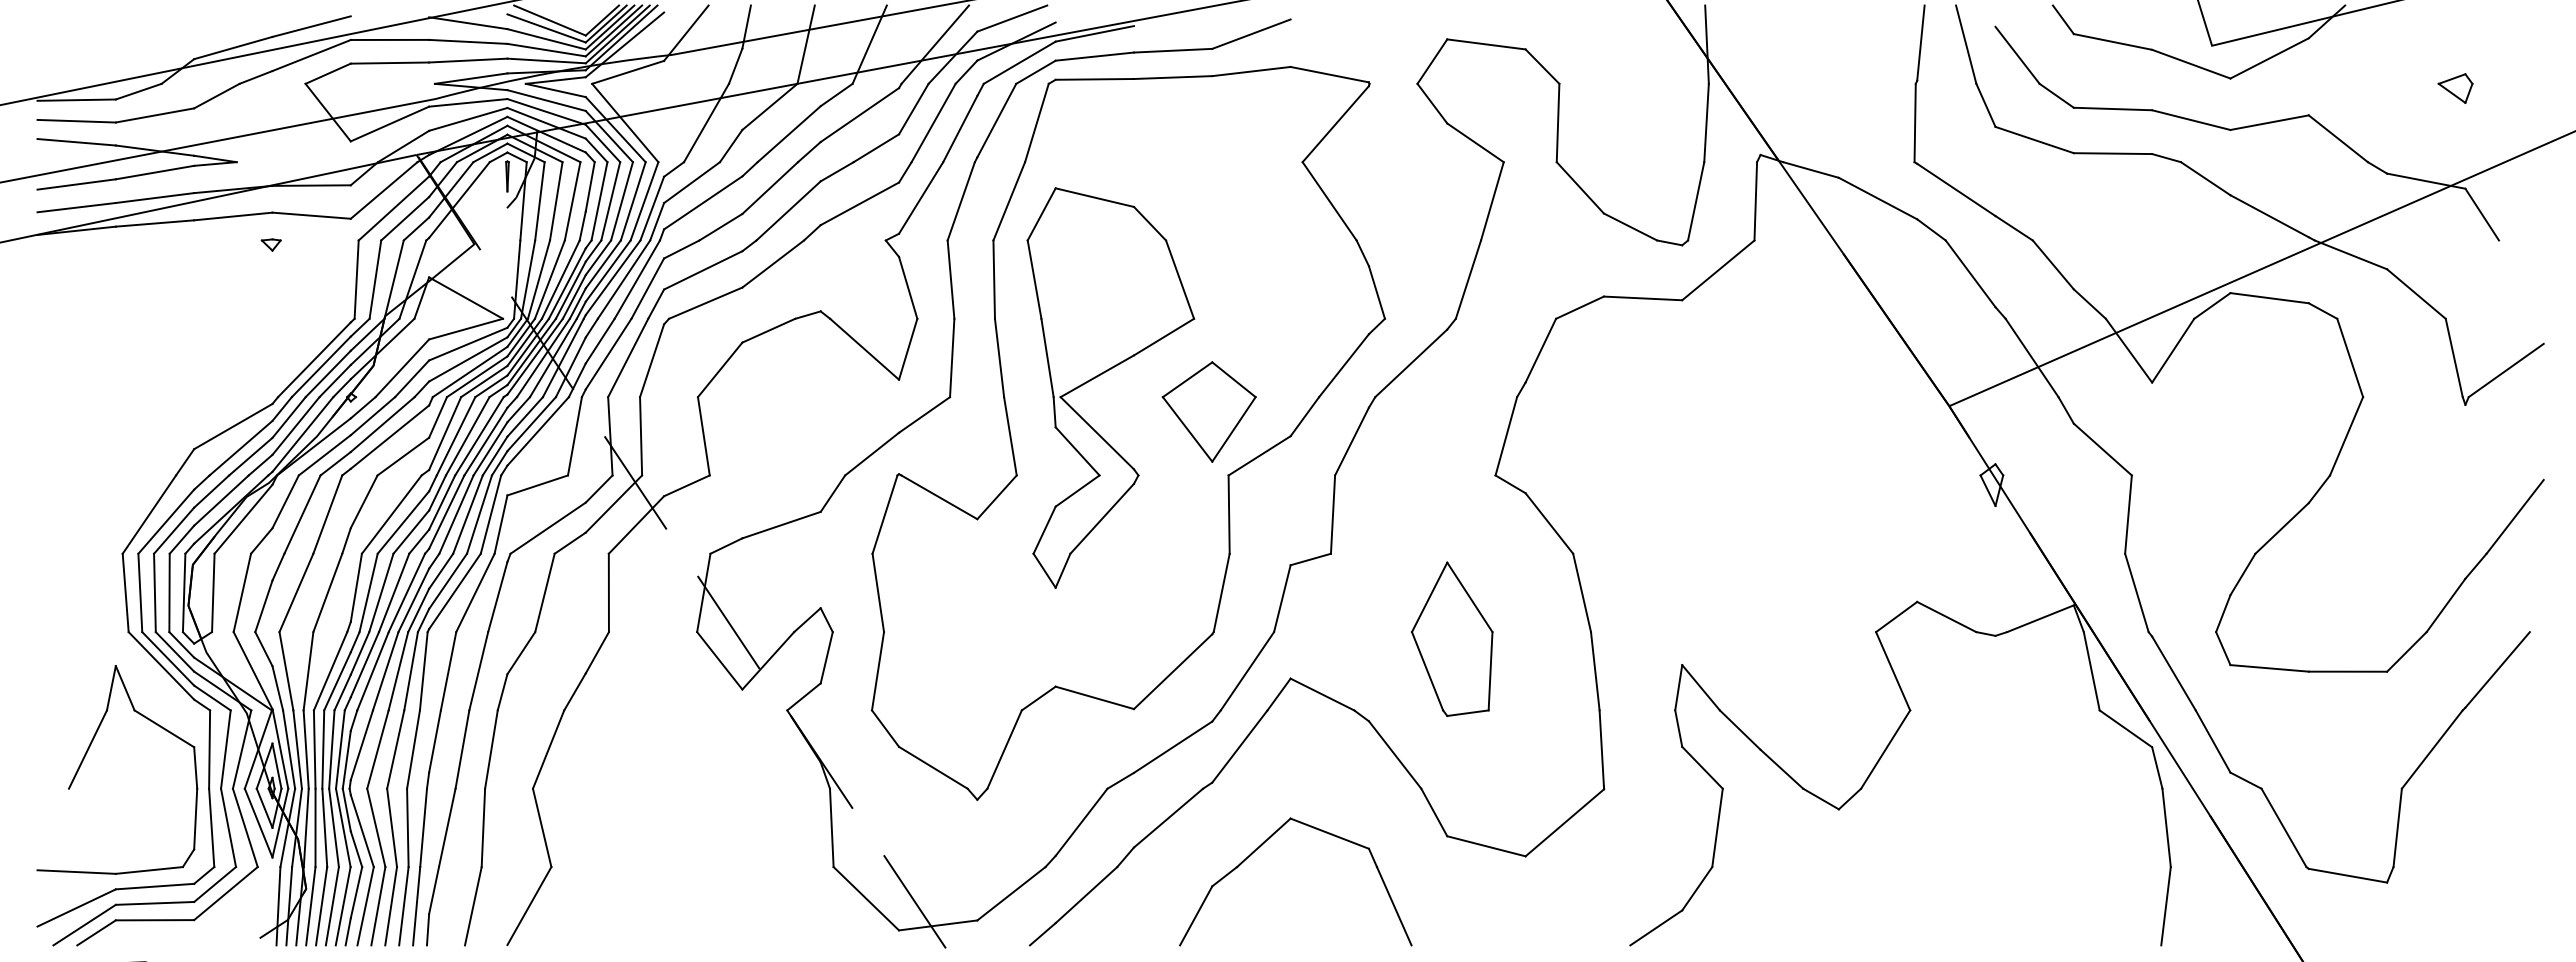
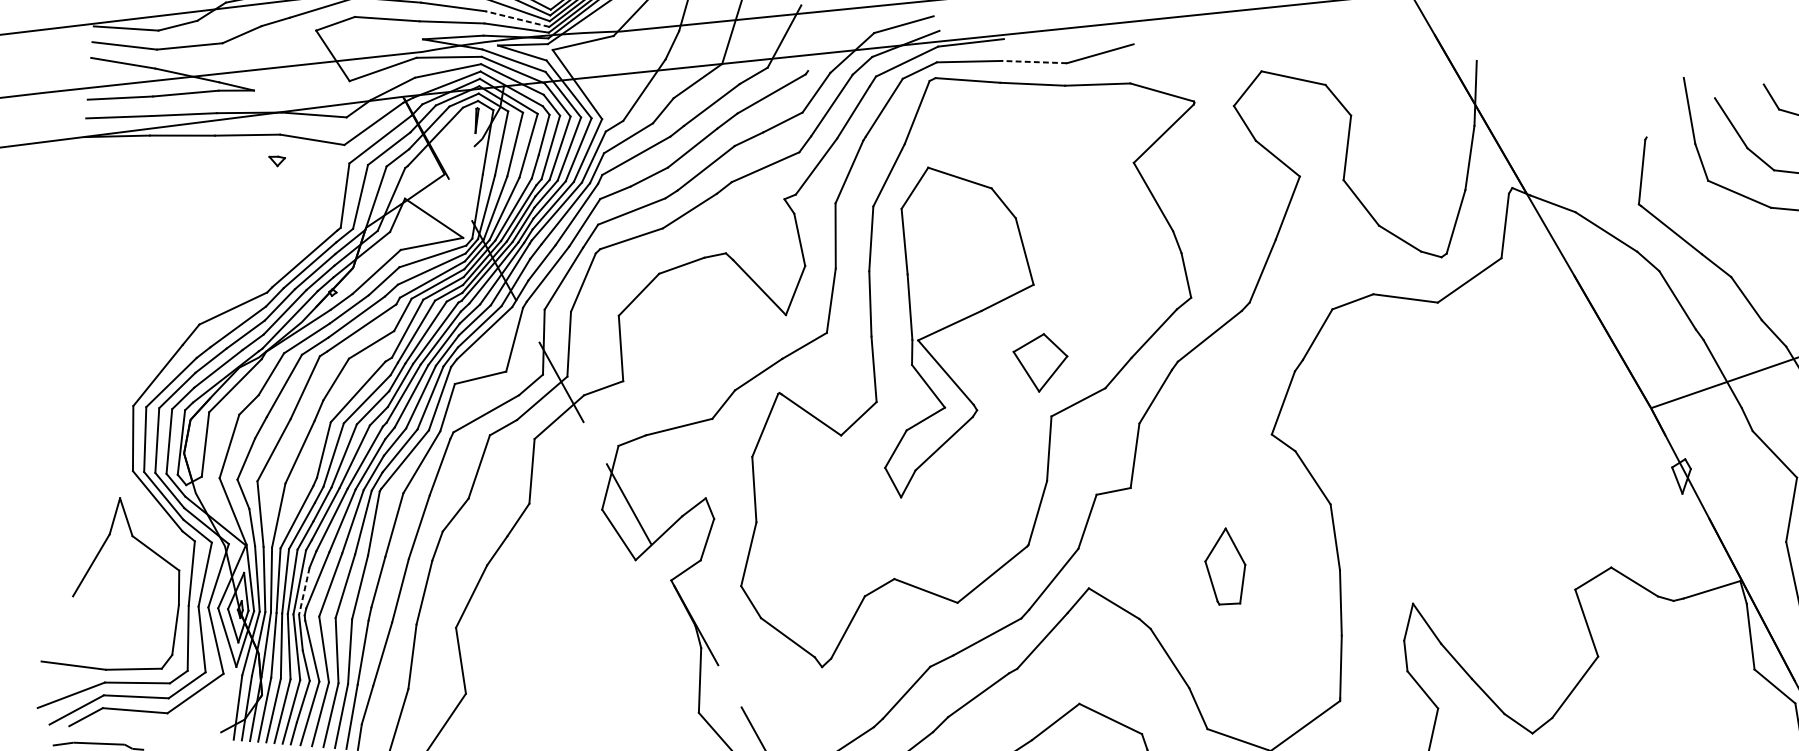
line: (1920, 42) -> (1651, 106), removed
line: (935, 44) -> (838, 40), removed
line: (546, 50) -> (517, 19), solid -> dashed
line: (1172, 50) -> (1034, 61), solid -> dashed
part: (1208, 411) -> (1039, 362), size x0.7
part: (1452, 638) -> (1225, 566), size x0.6
line: (346, 760) -> (304, 591), solid -> dashed

